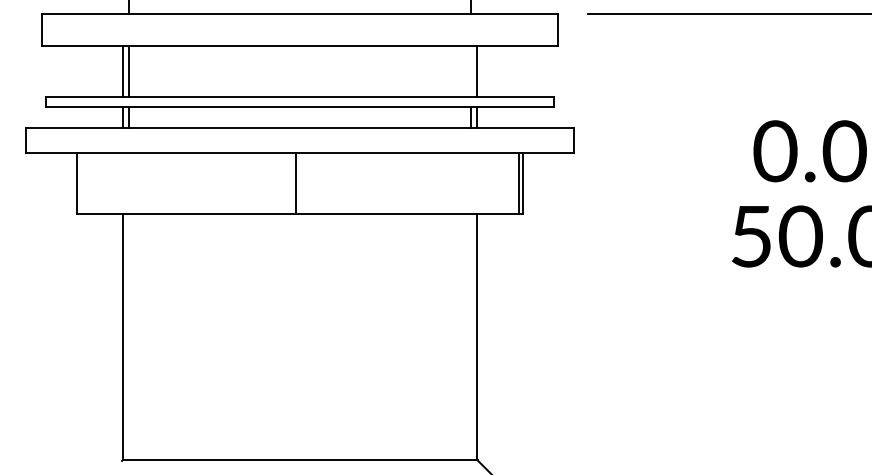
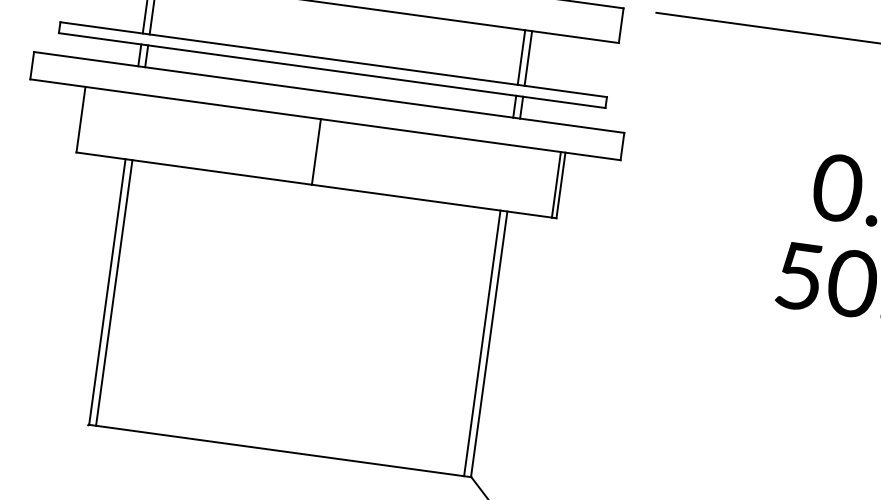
line: (470, 71) -> (521, 57), added
line: (129, 336) -> (114, 292), added
line: (470, 336) -> (481, 342), added

